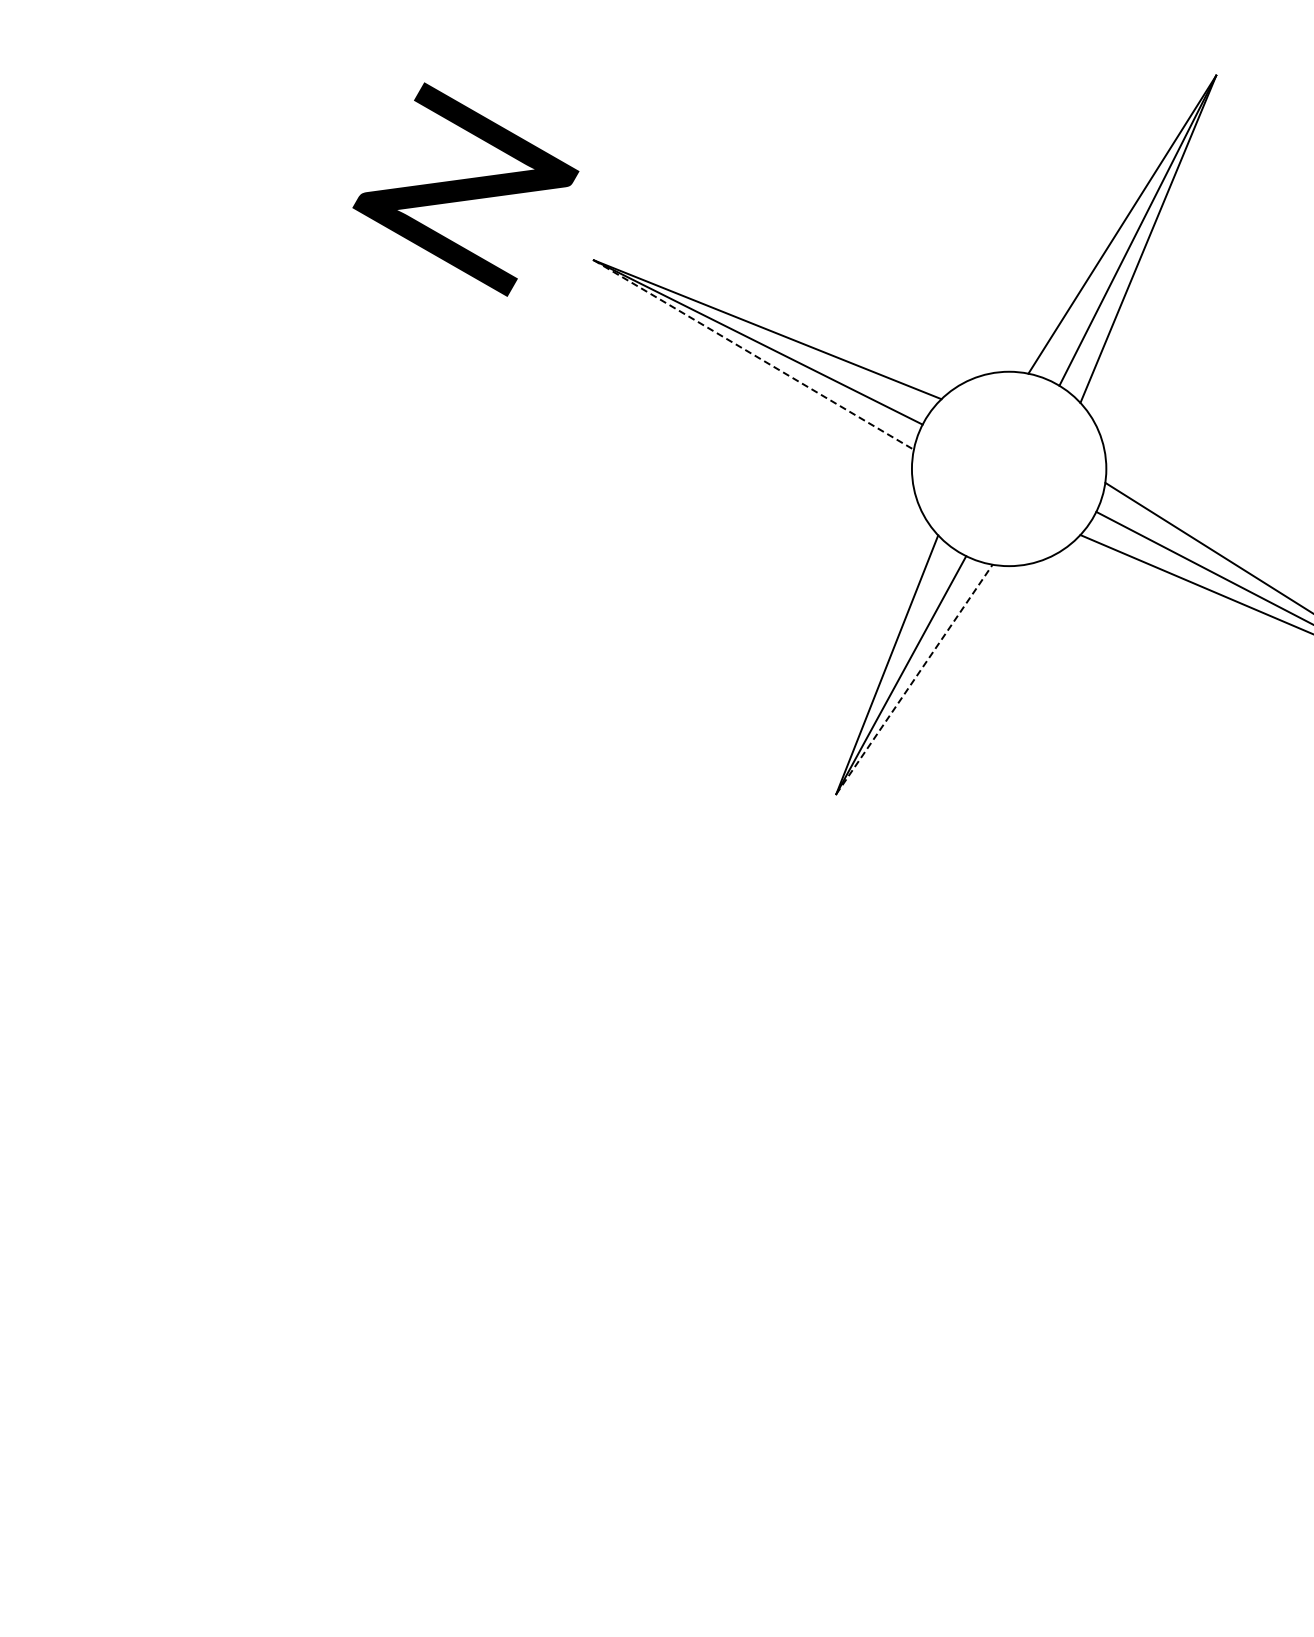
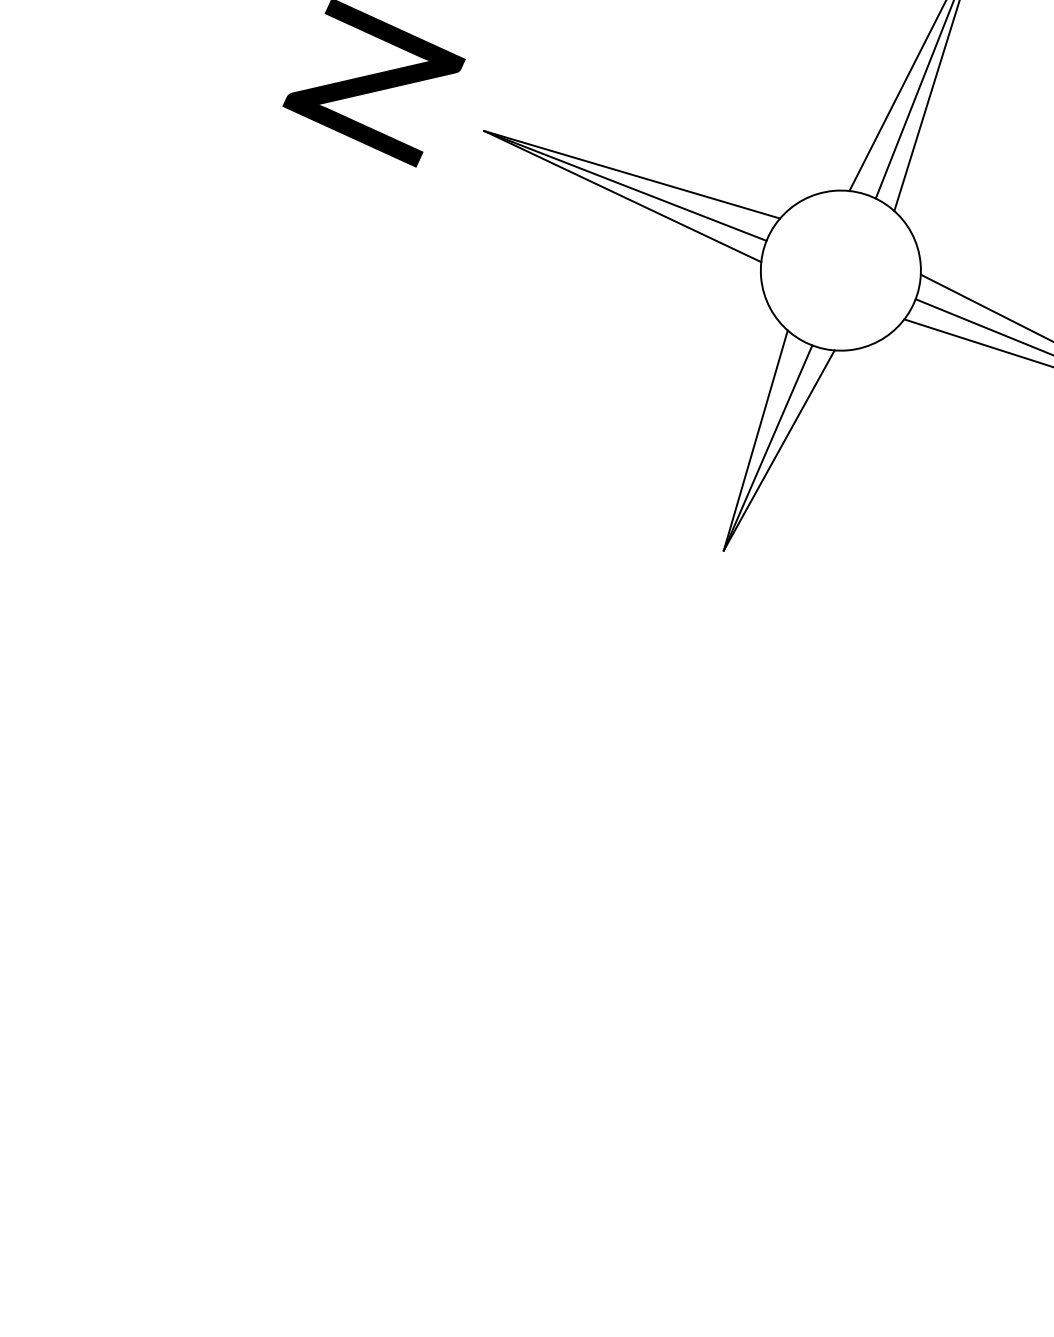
line: (753, 355) -> (622, 197), dashed -> solid
line: (914, 679) -> (779, 450), dashed -> solid

